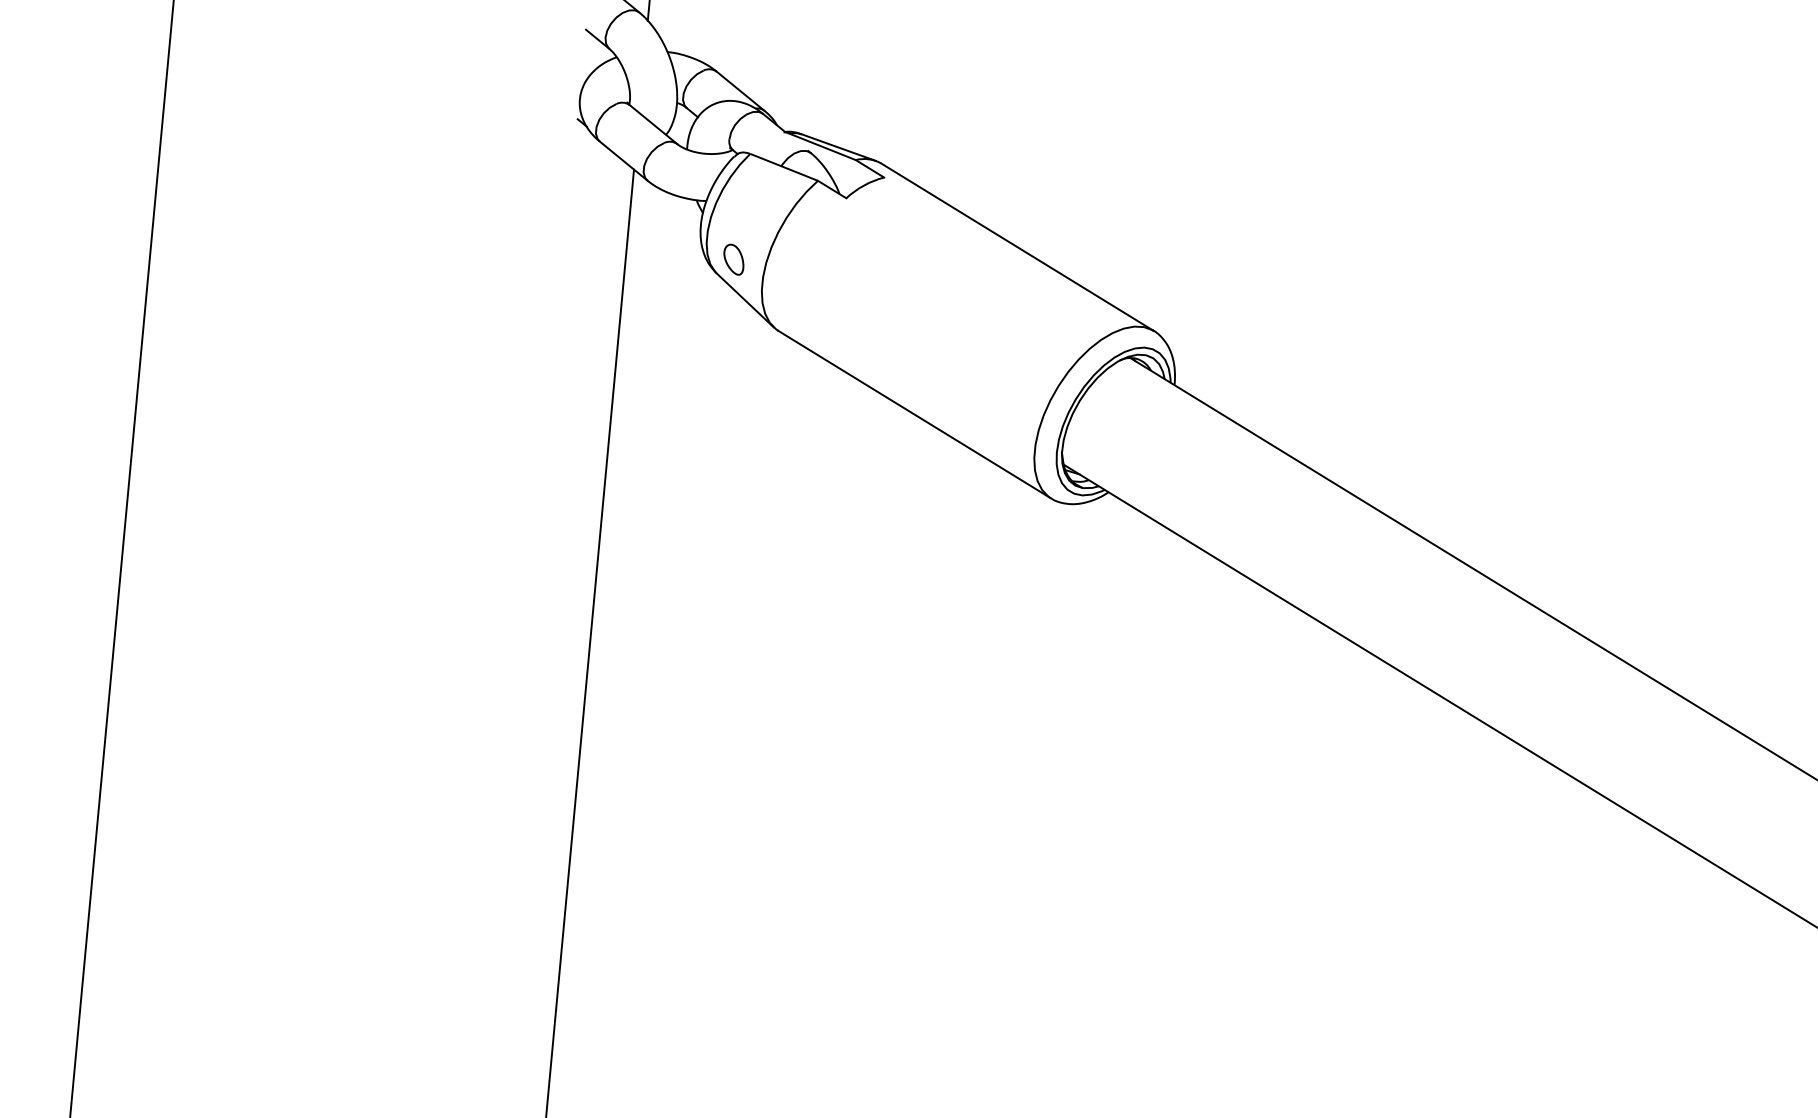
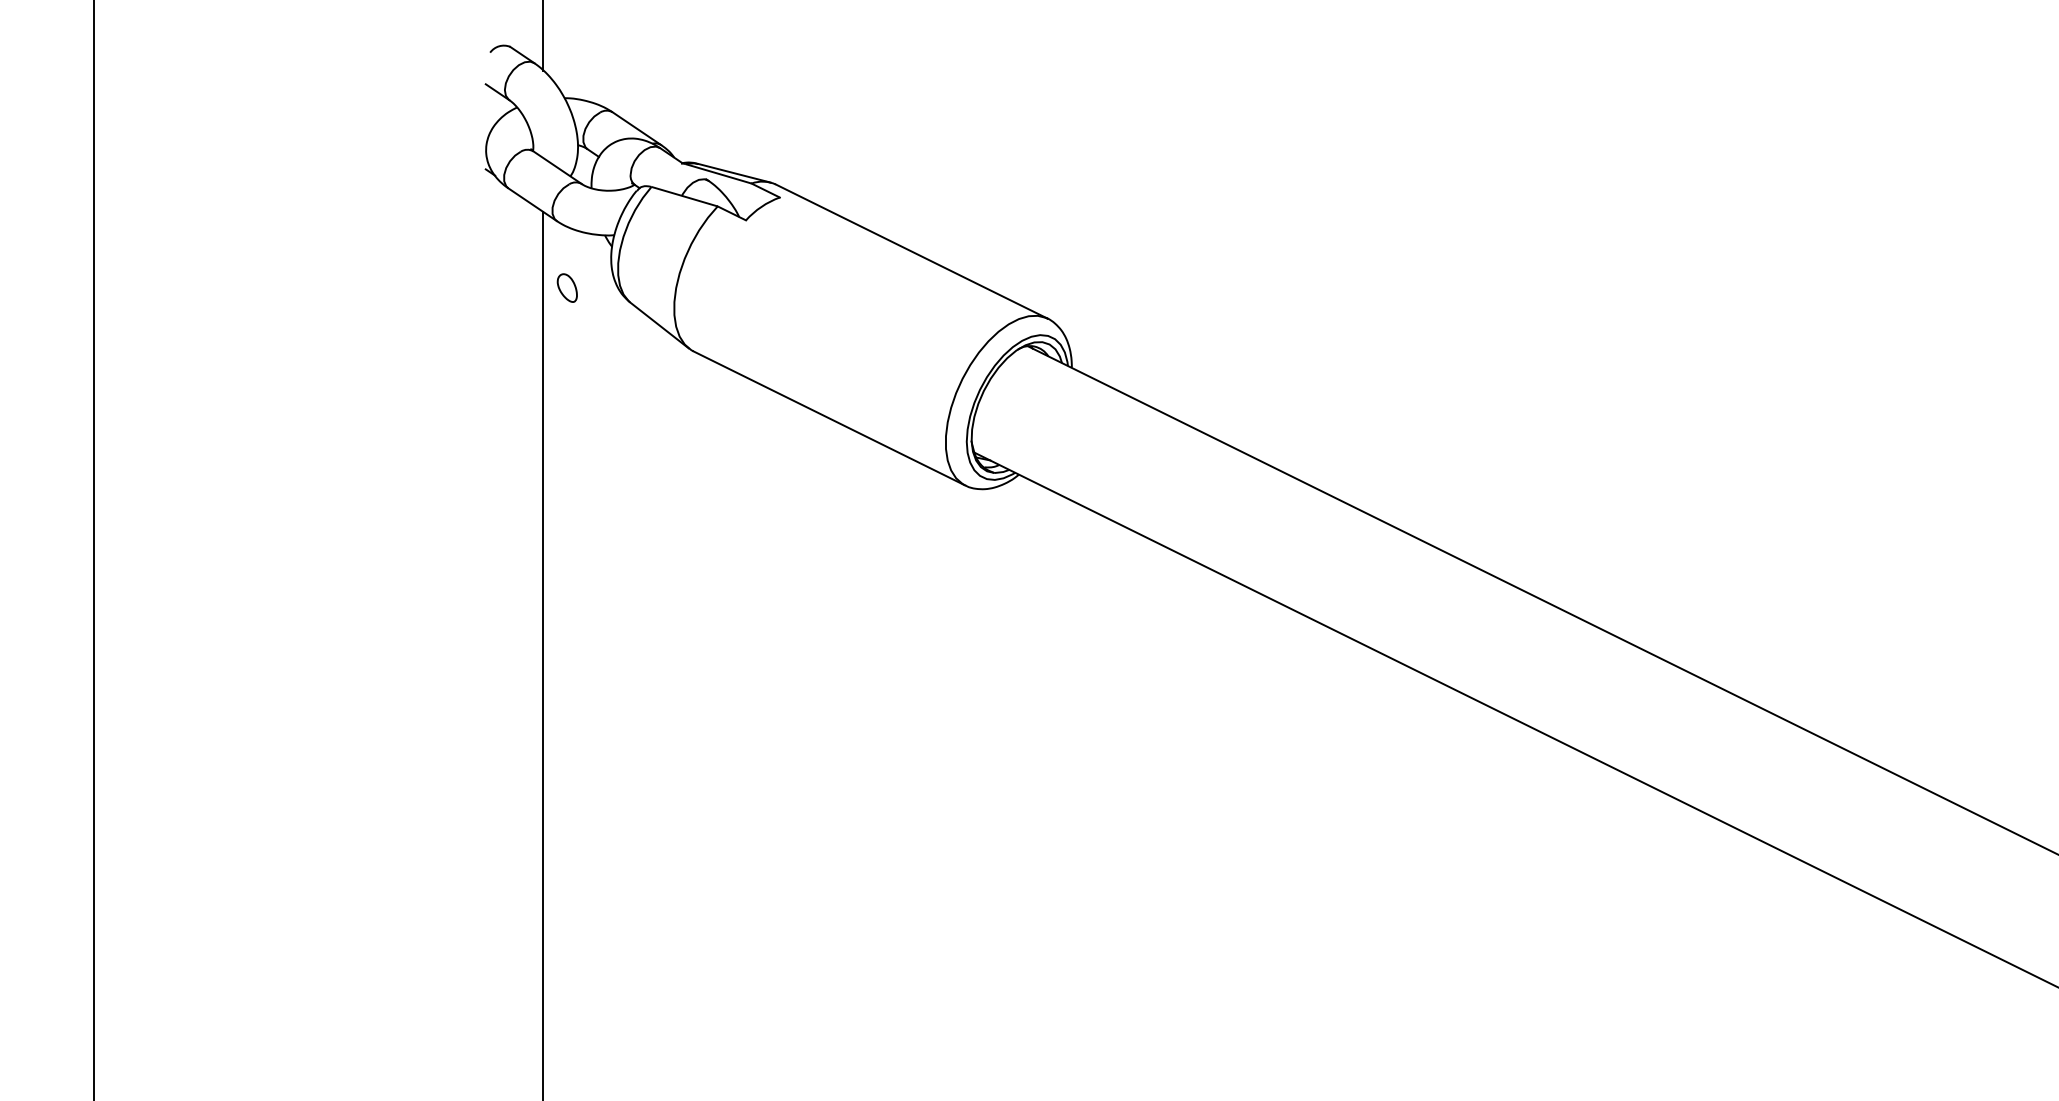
part: (733, 258) -> (566, 287), moved

